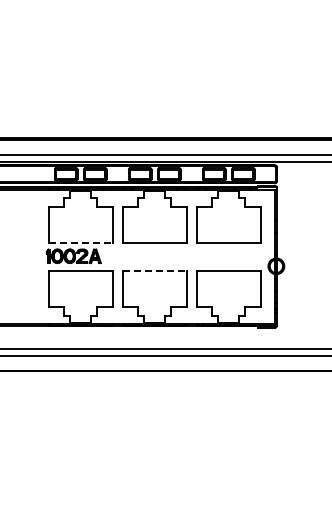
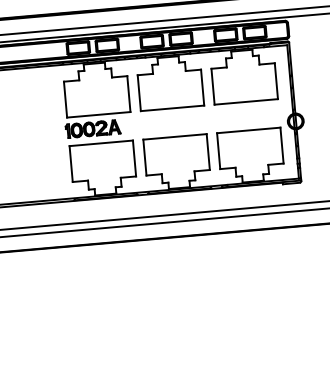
line: (80, 242) -> (98, 114), dashed -> solid
line: (154, 271) -> (174, 137), dashed -> solid

